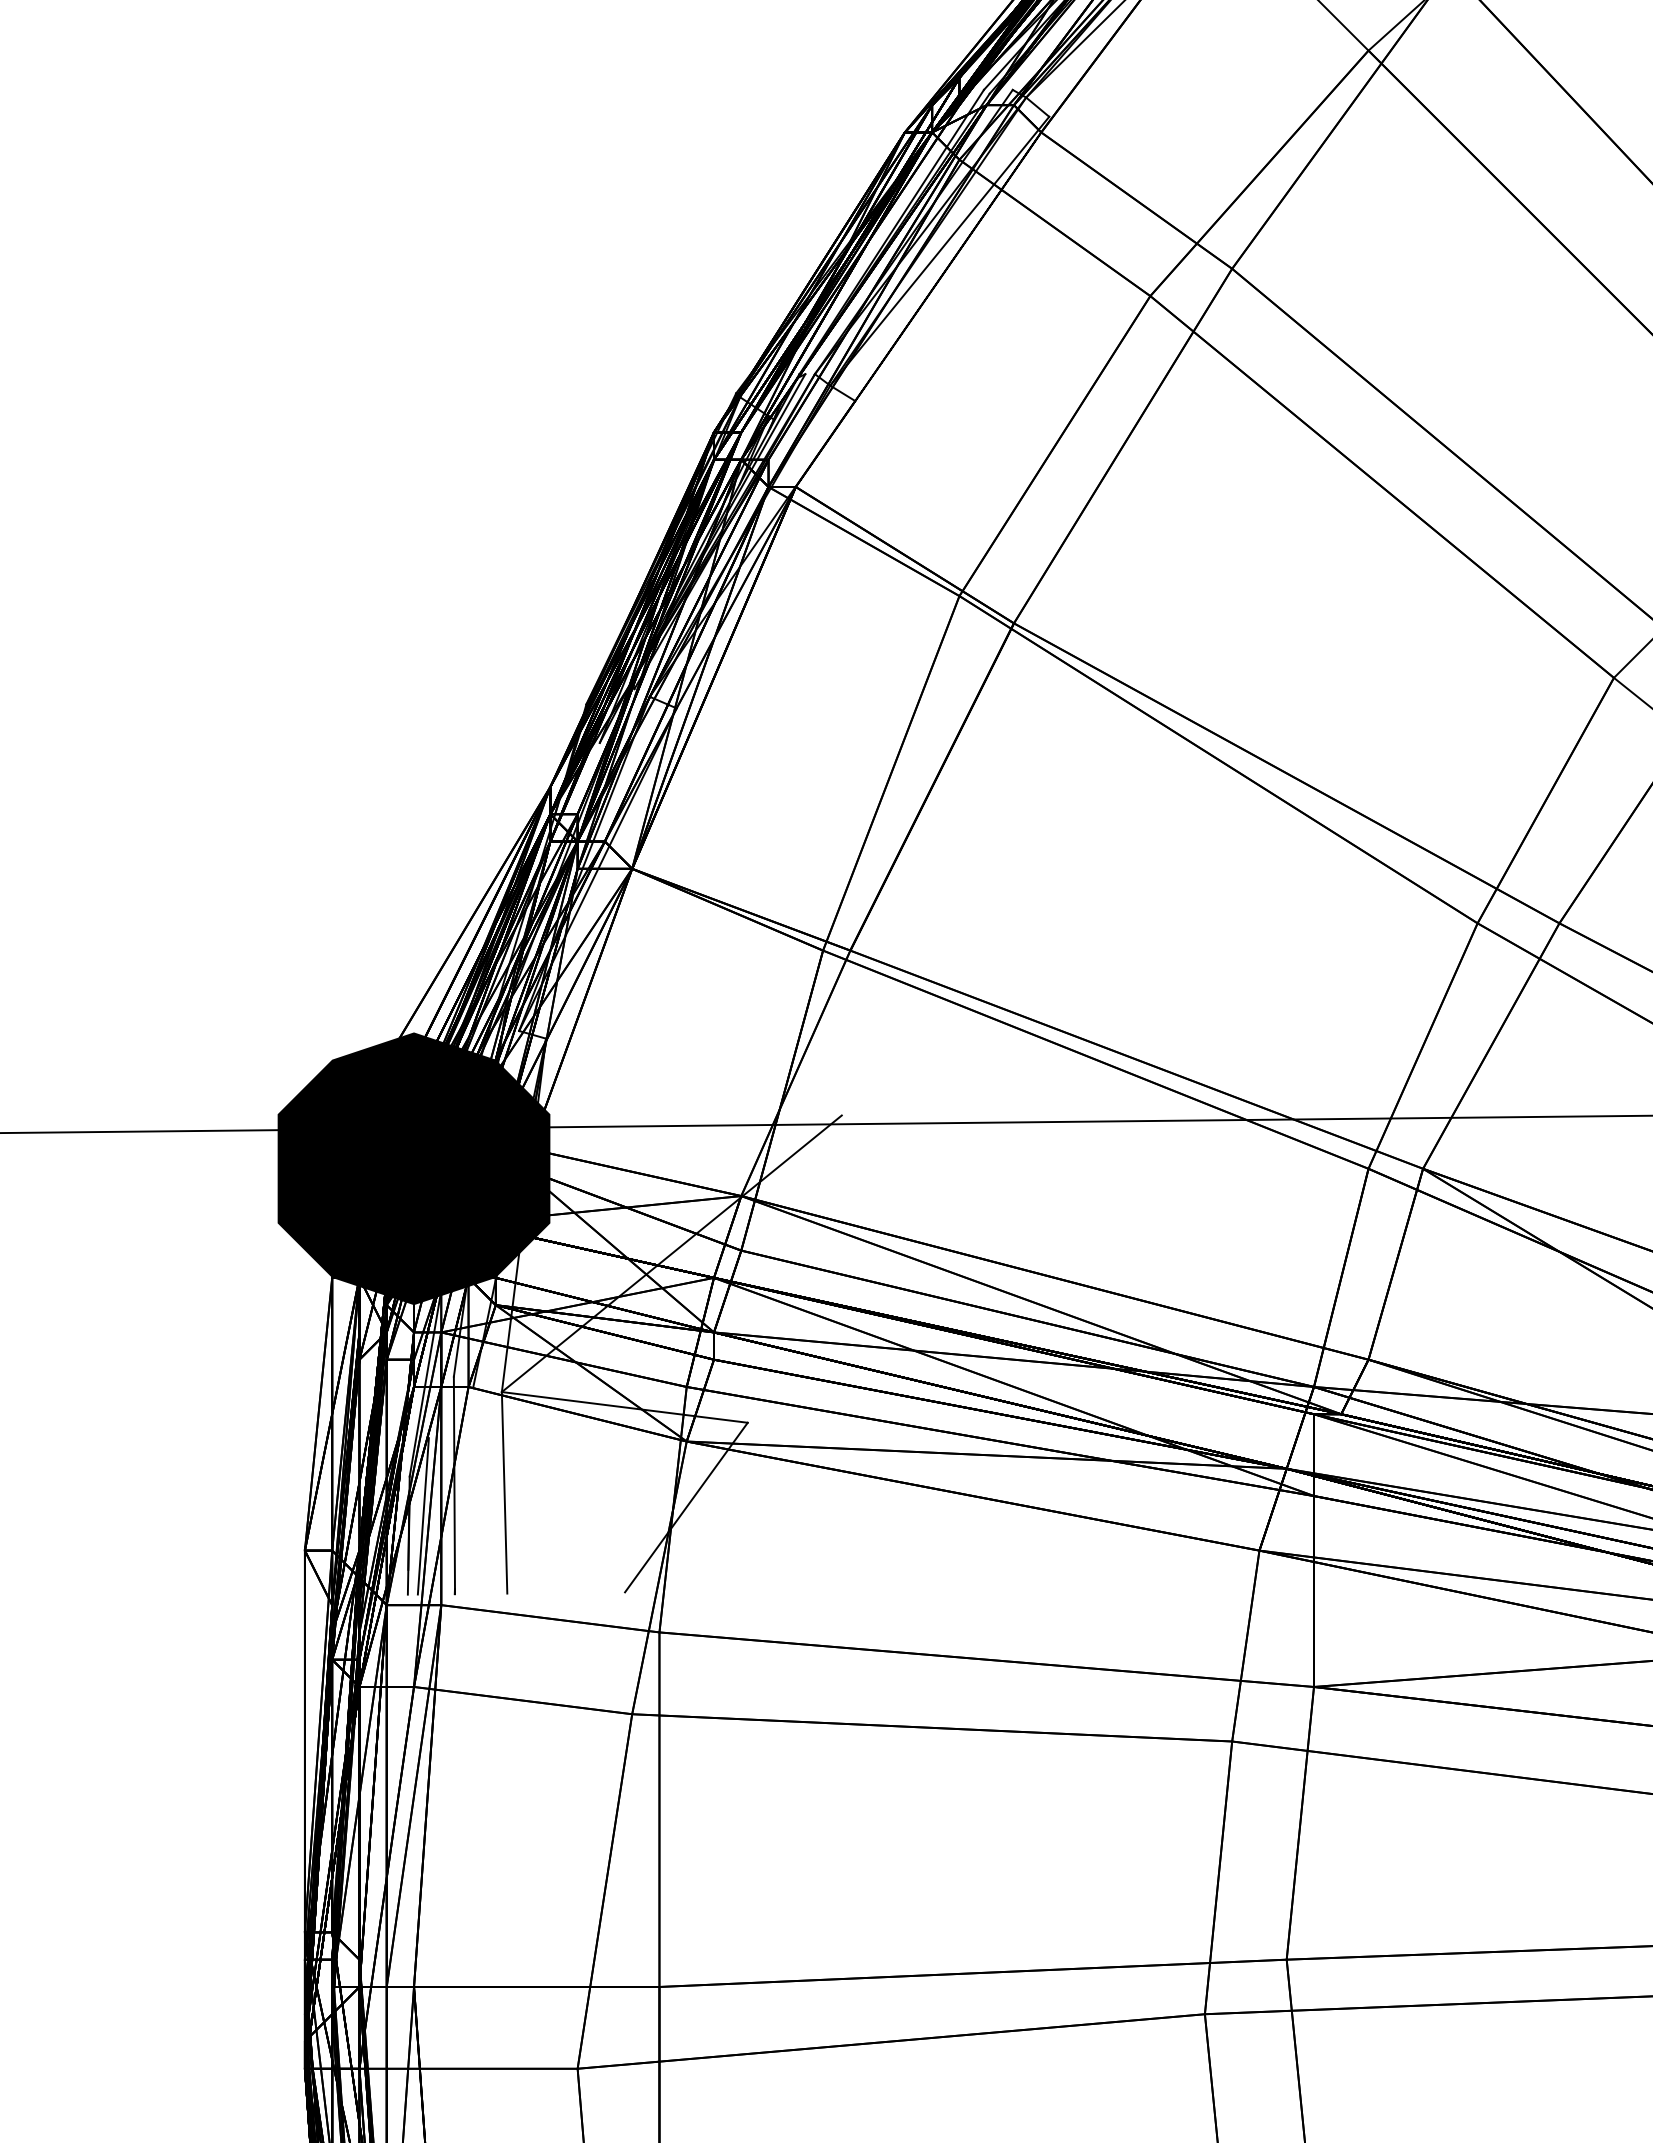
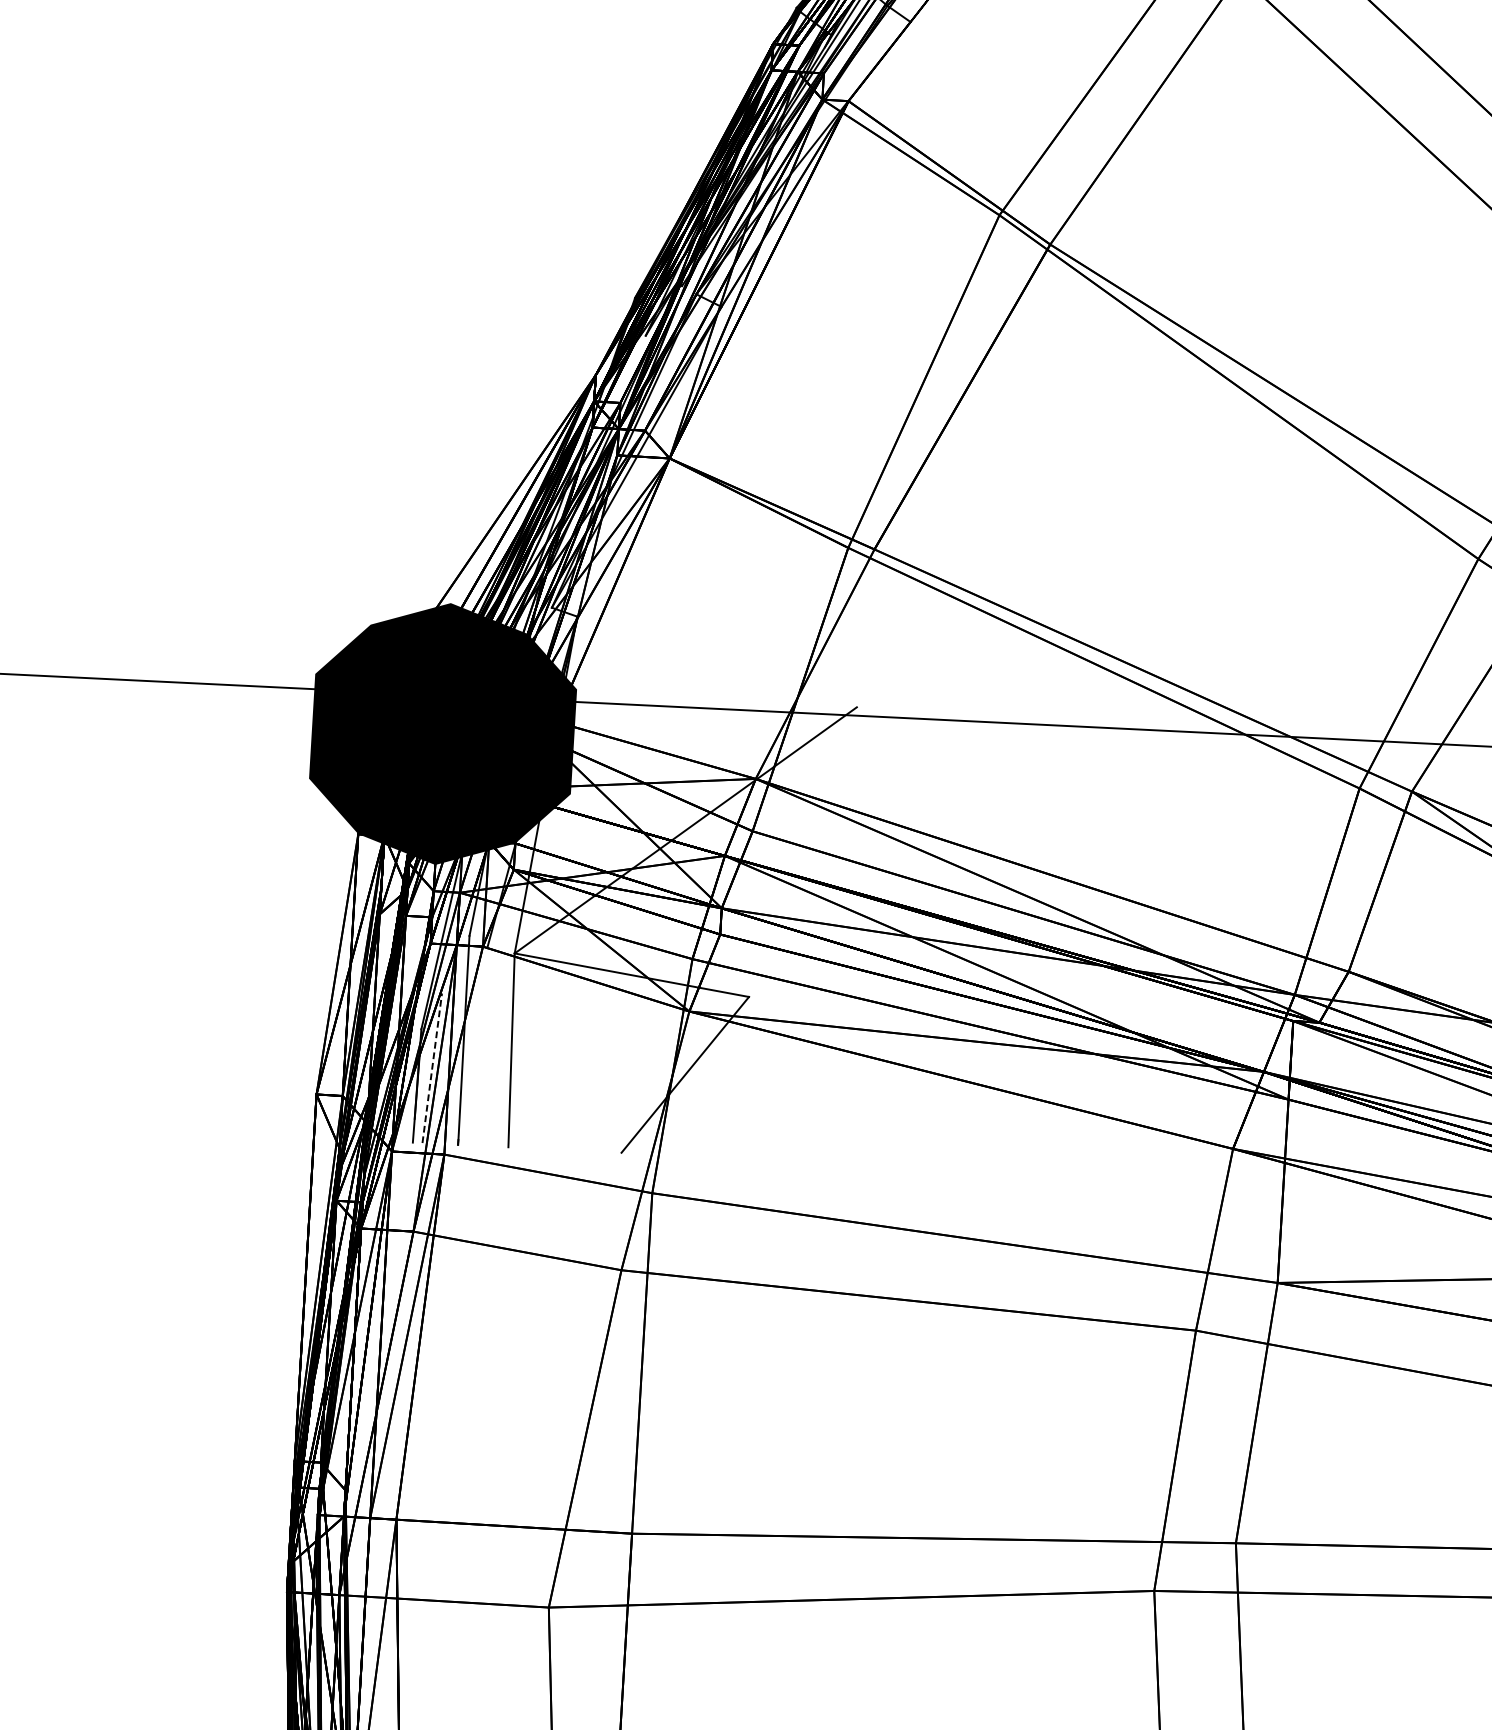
line: (423, 1515) -> (432, 1067), solid -> dashed

